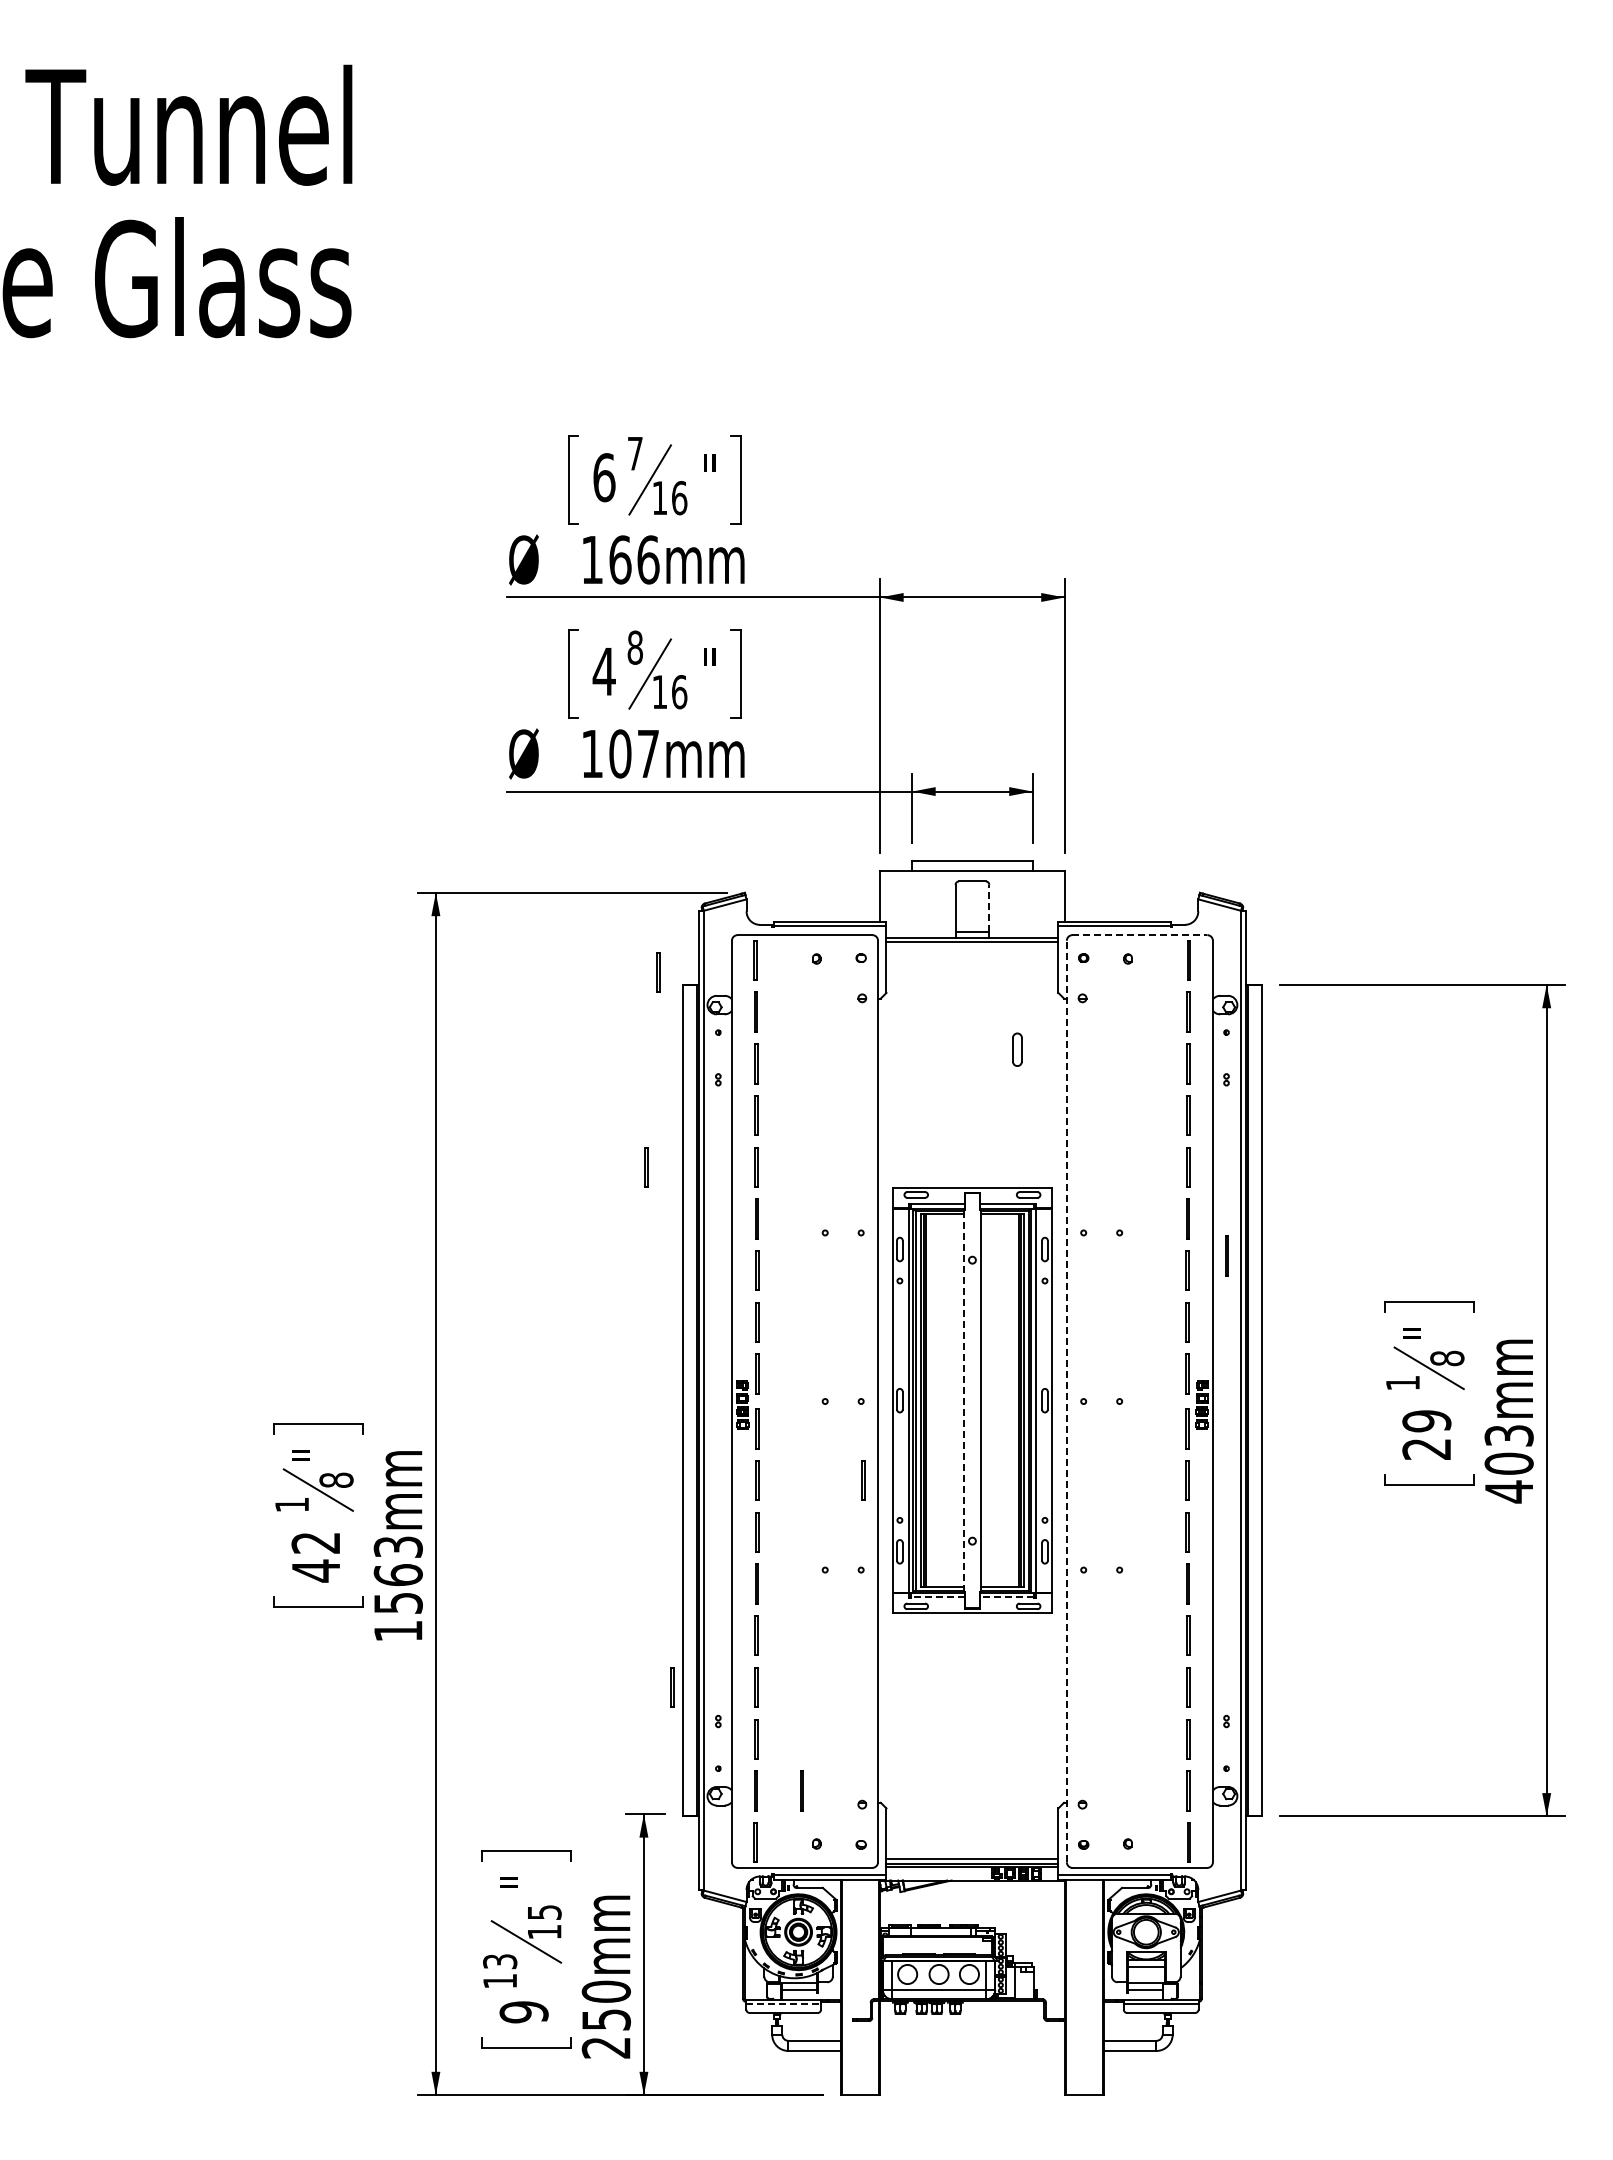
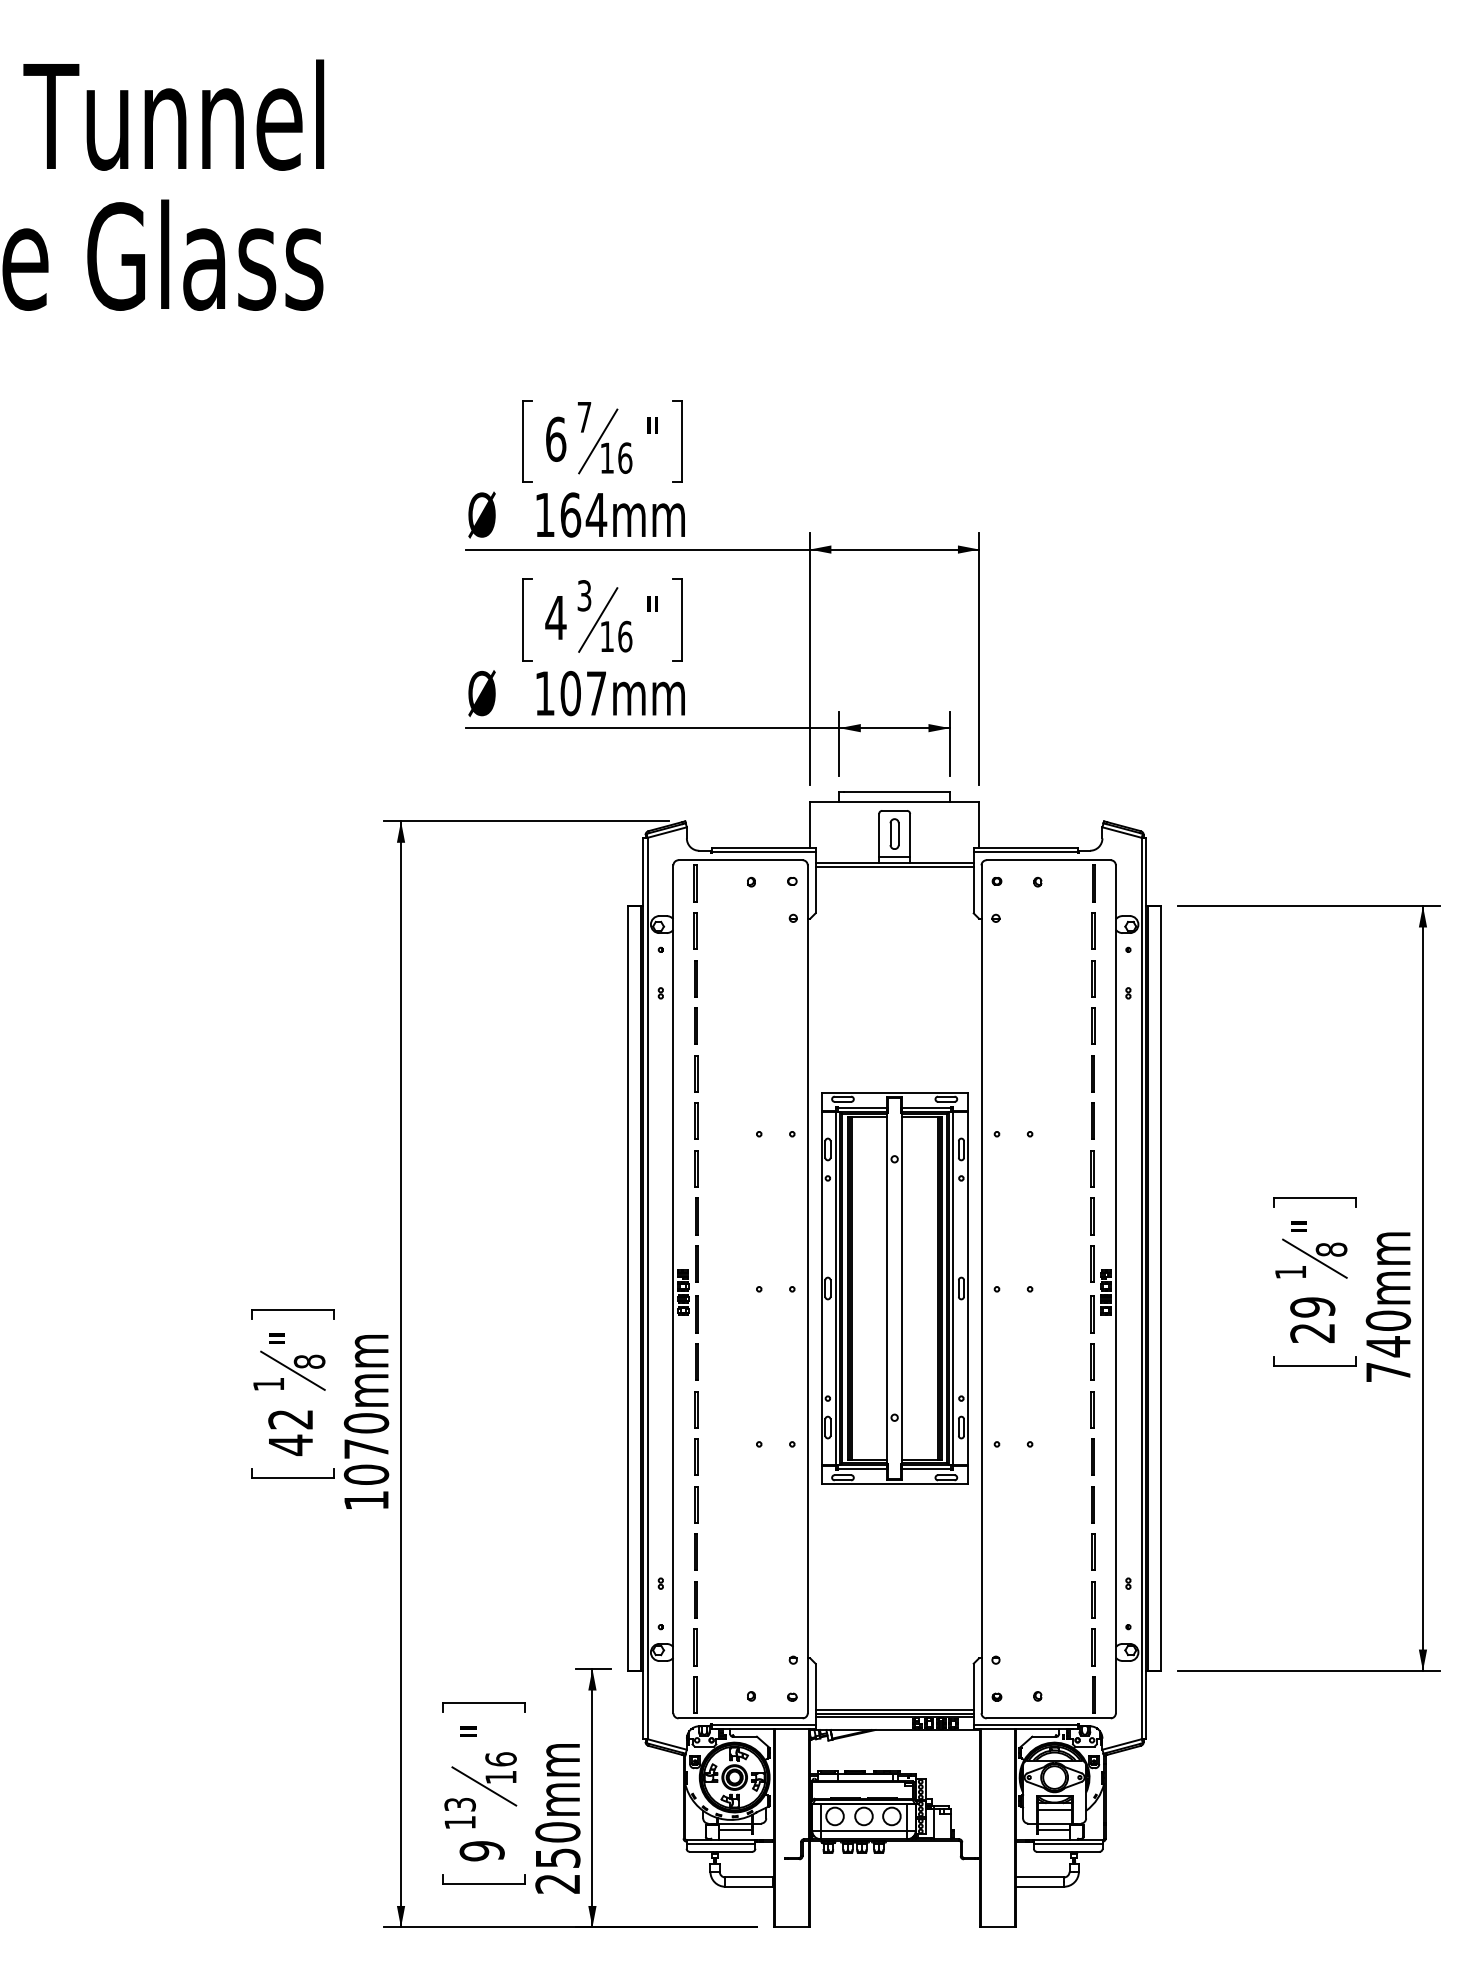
text: (647, 559) -> (595, 514), 166mm -> 164mm
text: (634, 647) -> (583, 595), 8 -> 3
line: (989, 908) -> (910, 835), dashed -> solid
line: (1140, 935) -> (1049, 860), dashed -> solid
line: (657, 972) -> (604, 894), removed
part: (1017, 1049) -> (894, 833), moved
line: (645, 1167) -> (593, 1074), removed
line: (1226, 1255) -> (1128, 1154), removed
line: (964, 1400) -> (887, 1288), dashed -> solid
line: (1066, 1401) -> (981, 1289), dashed -> solid
text: (1508, 1463) -> (1387, 1346), 403mm -> 740mm
line: (862, 1480) -> (793, 1361), removed
text: (397, 1575) -> (365, 1449), 1563mm -> 1070mm
line: (937, 1597) -> (862, 1469), dashed -> solid
line: (1007, 1597) -> (926, 1469), dashed -> solid
line: (671, 1687) -> (617, 1552), removed
line: (801, 1790) -> (737, 1647), removed
text: (544, 1912) -> (500, 1759), 15 -> 16
line: (784, 2004) -> (721, 1844), dashed -> solid

